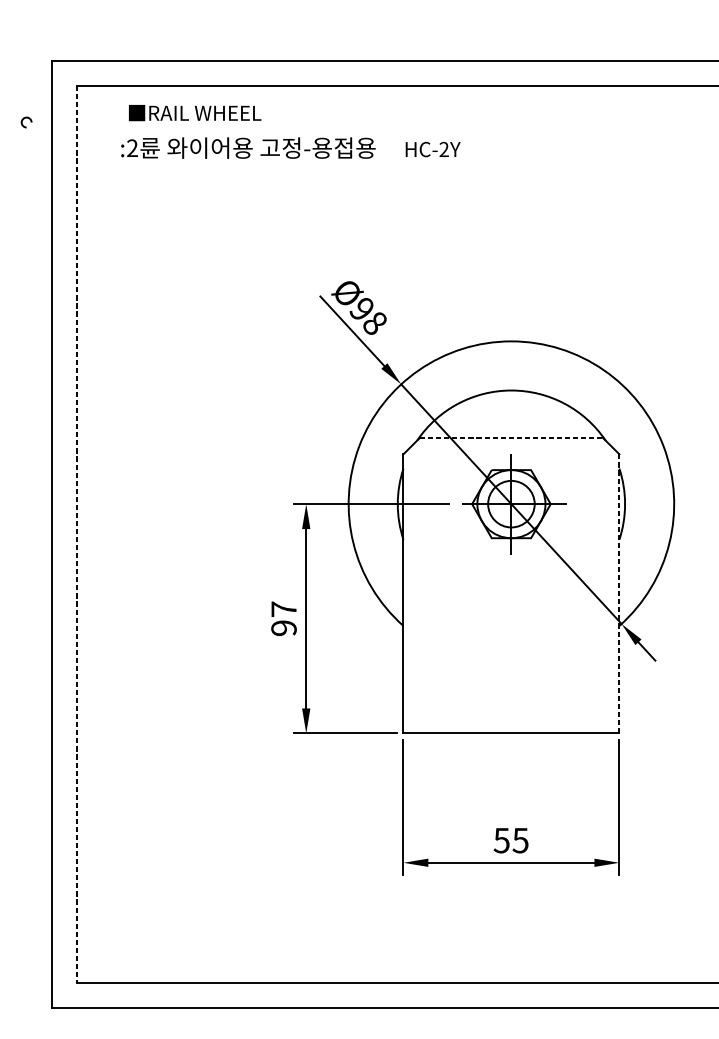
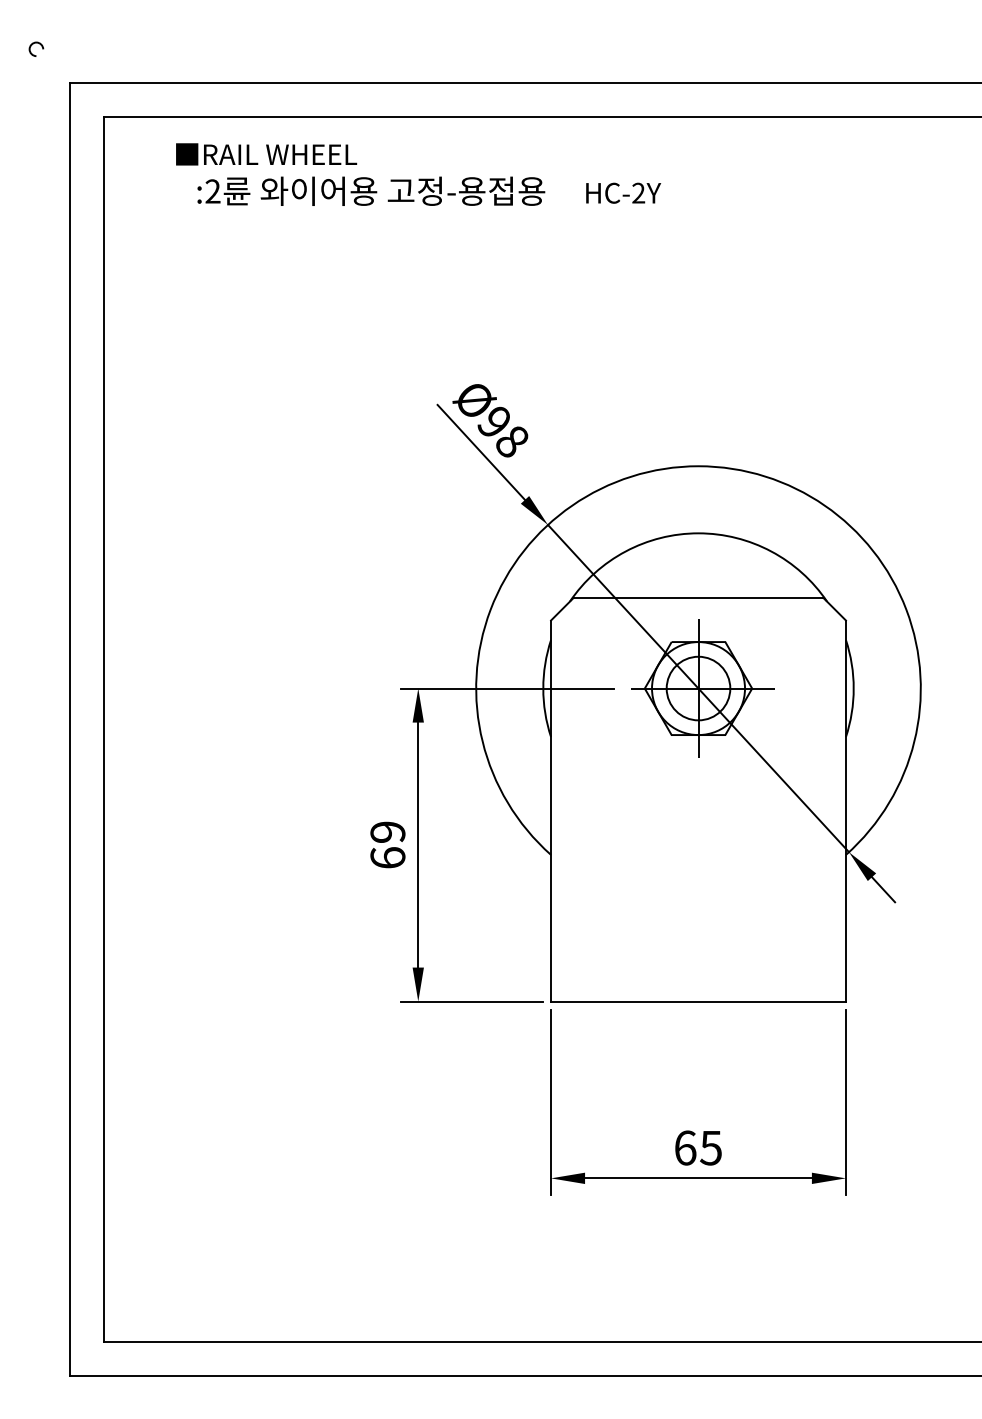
arc: (26, 118) -> (36, 43), moved
text: (291, 147) -> (429, 190), moved
line: (511, 437) -> (698, 597), dashed -> solid
line: (76, 534) -> (104, 730), dashed -> solid
line: (619, 594) -> (845, 811), dashed -> solid
text: (283, 618) -> (387, 844), 97 -> 69
text: (501, 840) -> (685, 1147), 55 -> 65

